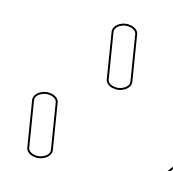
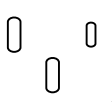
part: (120, 56) -> (90, 34), size x0.7

